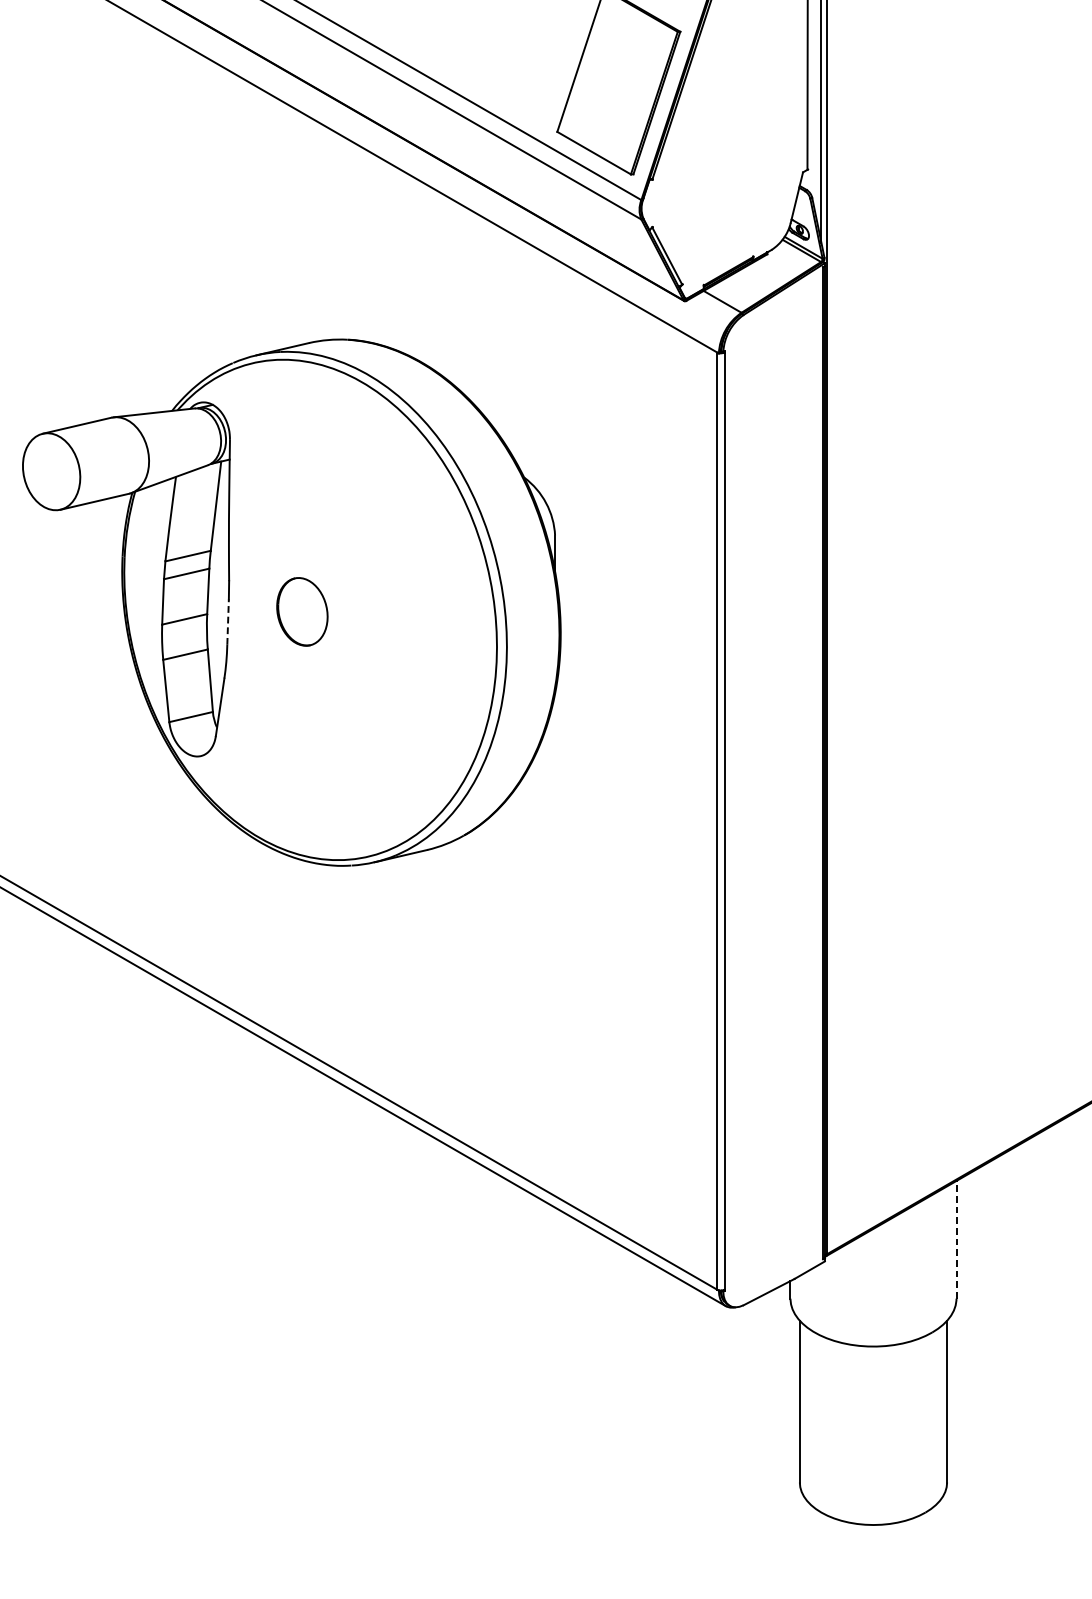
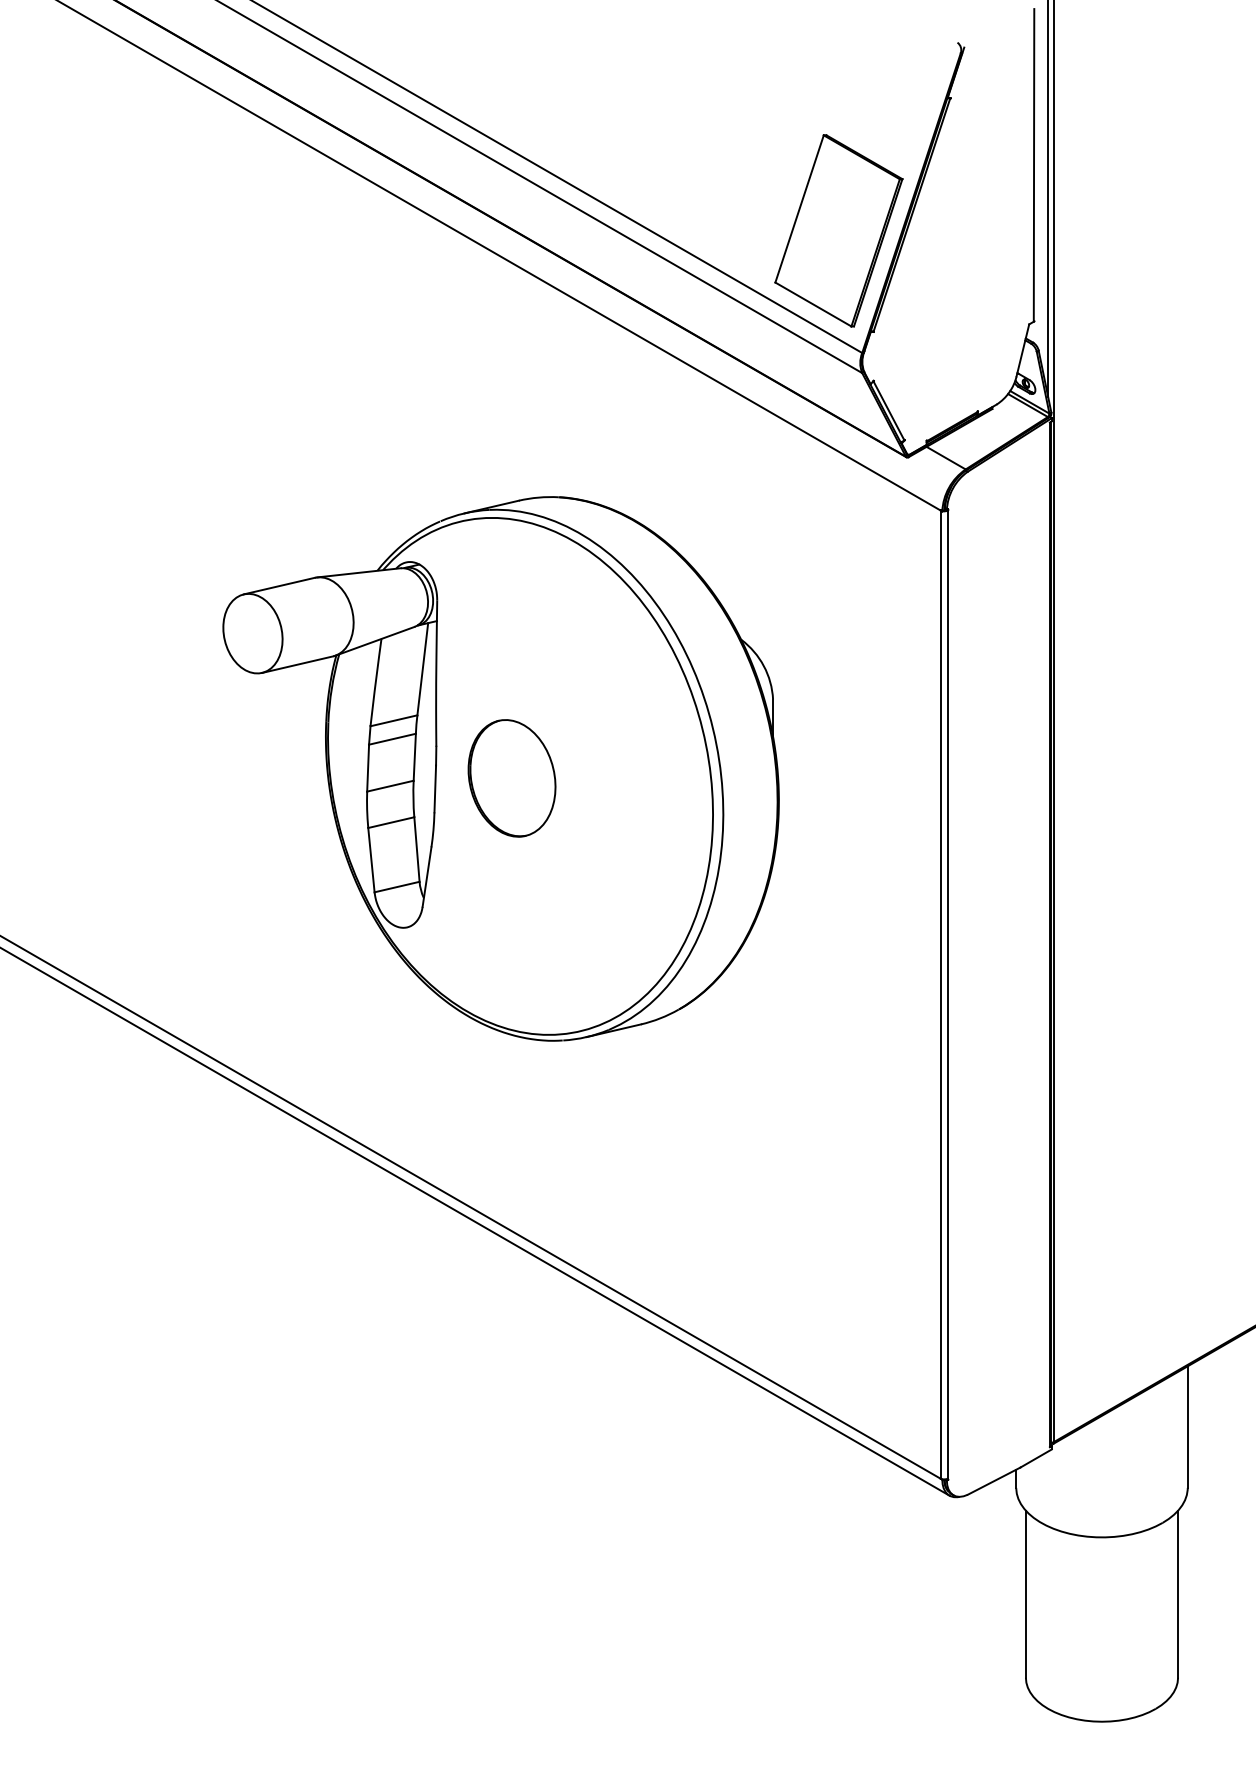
part: (301, 611) -> (511, 778), size x1.67
line: (228, 621) -> (435, 788), dashed -> solid
line: (956, 1240) -> (1187, 1427), dashed -> solid

